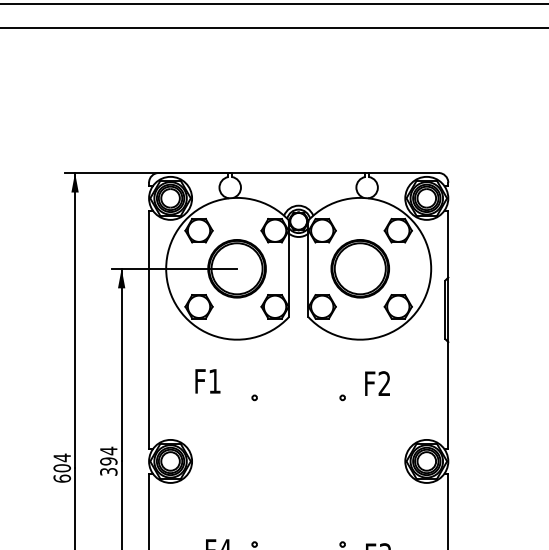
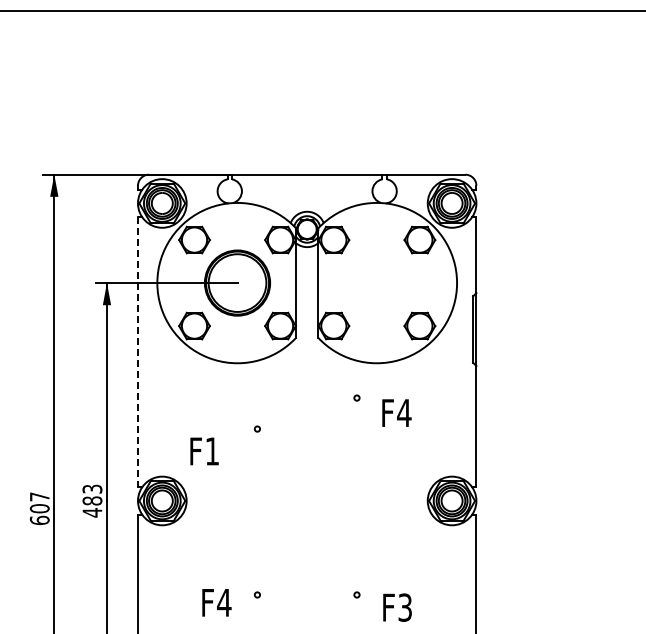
part: (359, 268) -> (376, 282), removed
line: (148, 330) -> (137, 352), solid -> dashed
text: (207, 381) -> (204, 451), moved
text: (384, 383) -> (404, 412), F2 -> F4
circle: (342, 397) -> (356, 397), moved
text: (61, 457) -> (39, 496), 604 -> 607
text: (108, 461) -> (92, 500), 394 -> 483

